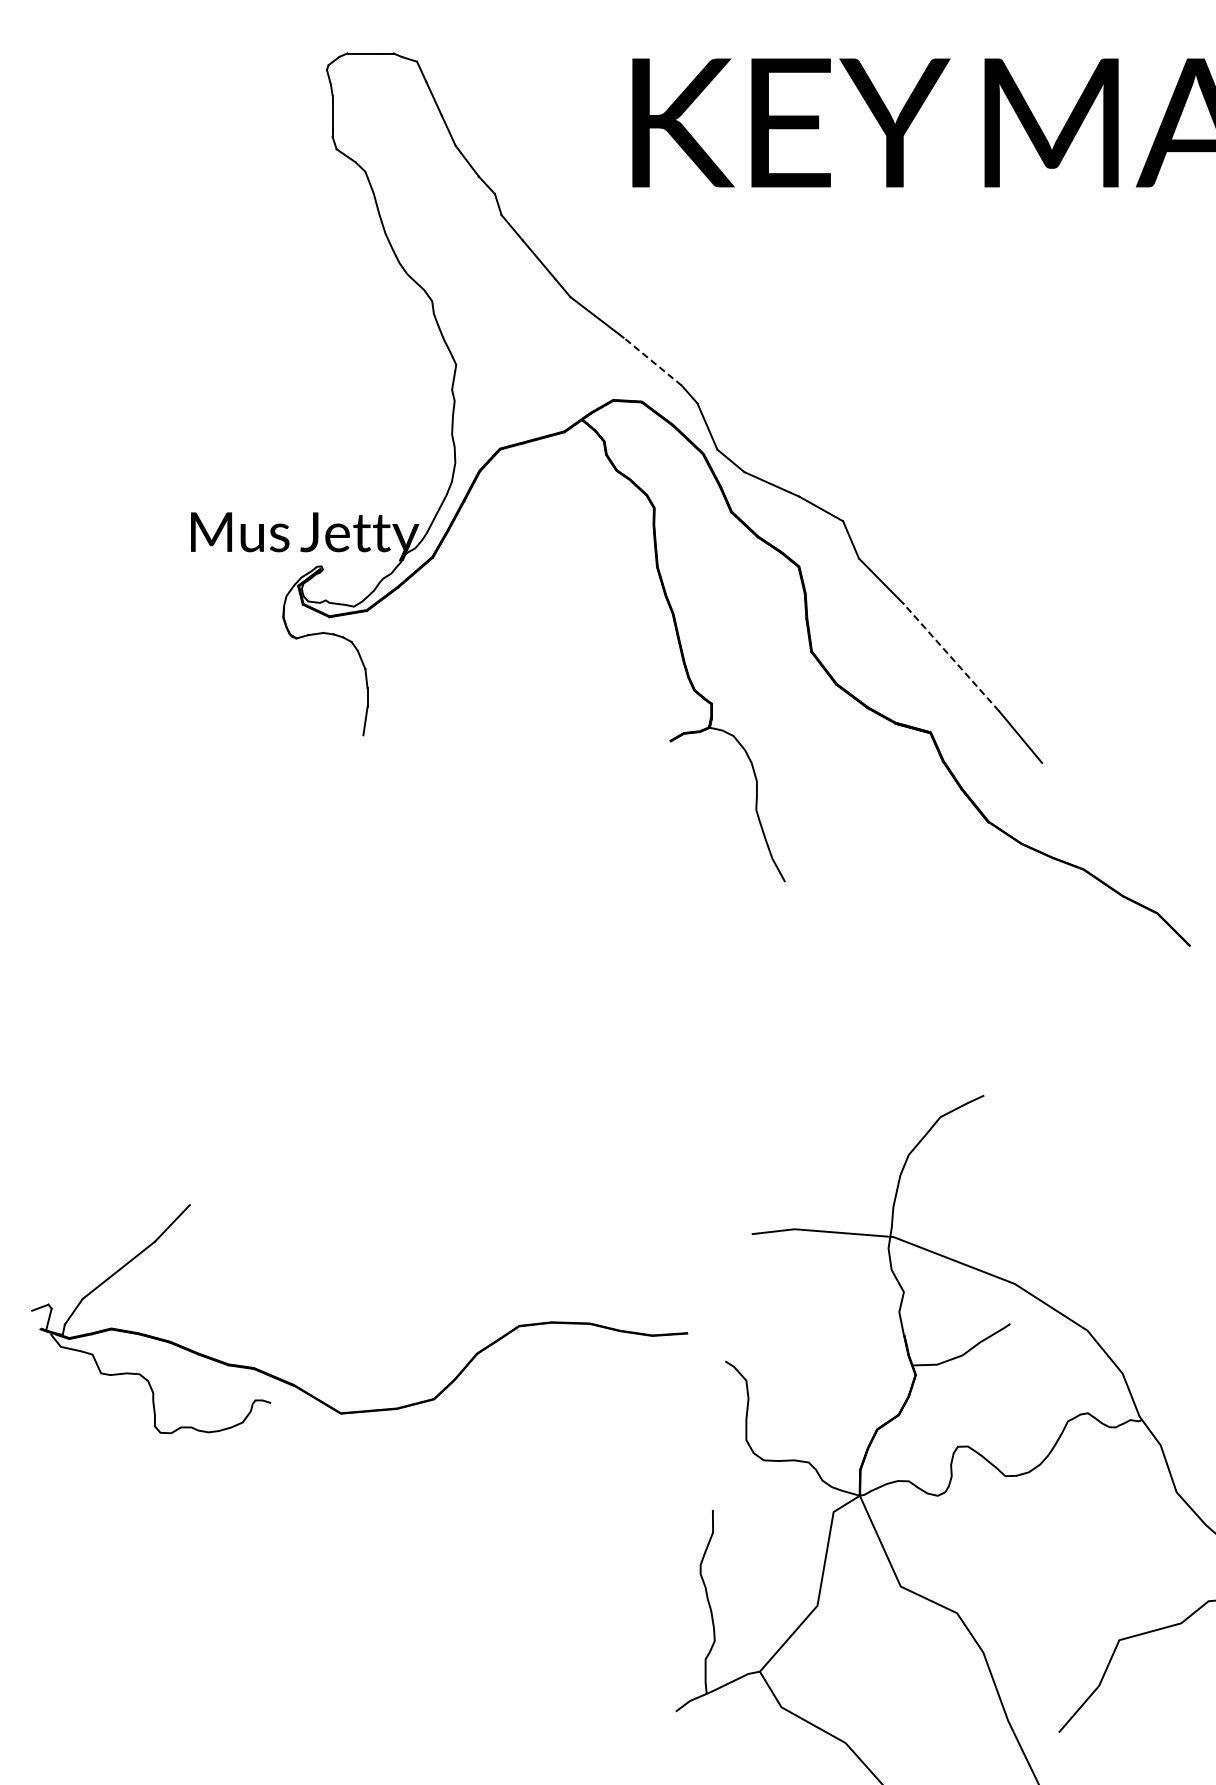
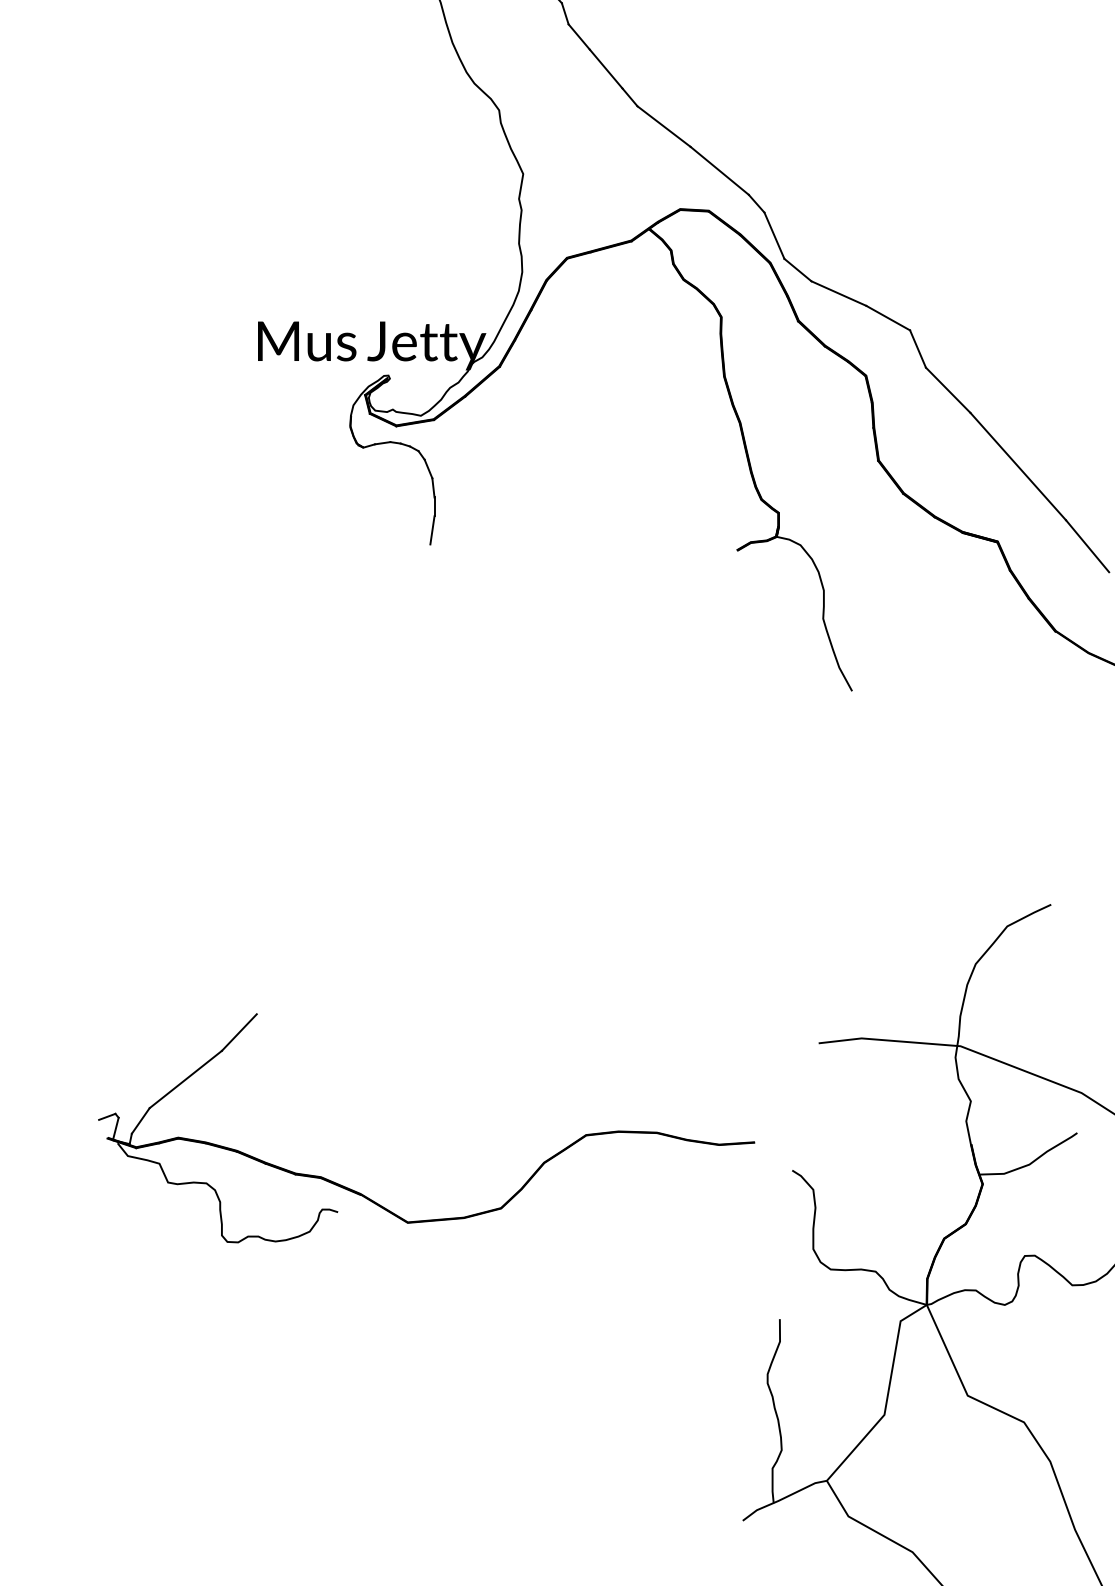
line: (652, 361) -> (719, 170), dashed -> solid
line: (951, 657) -> (1018, 466), dashed -> solid

